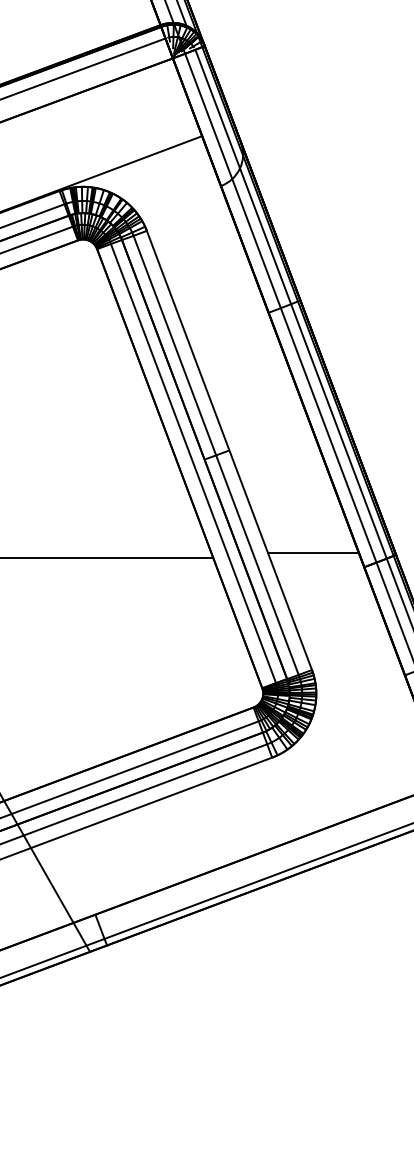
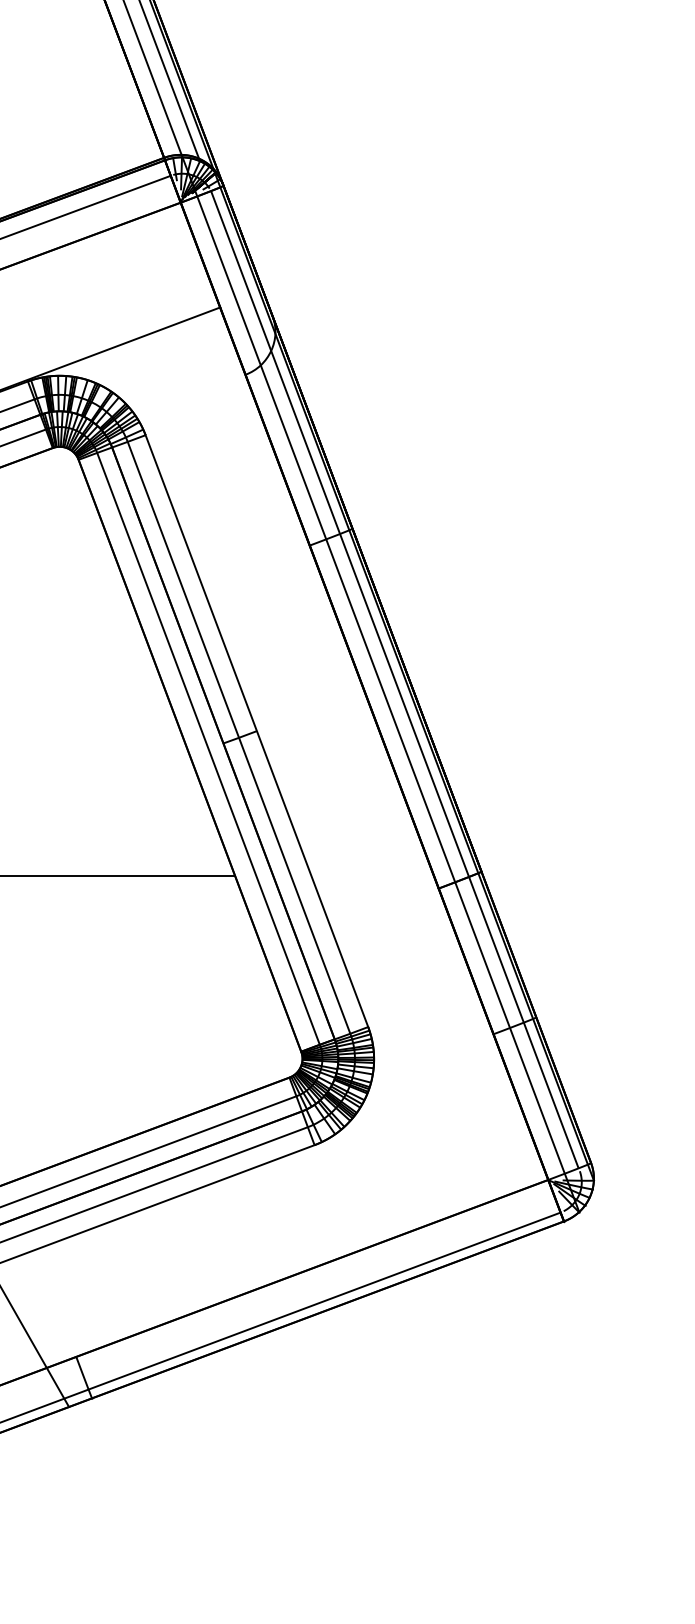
line: (313, 553) -> (370, 869), removed

